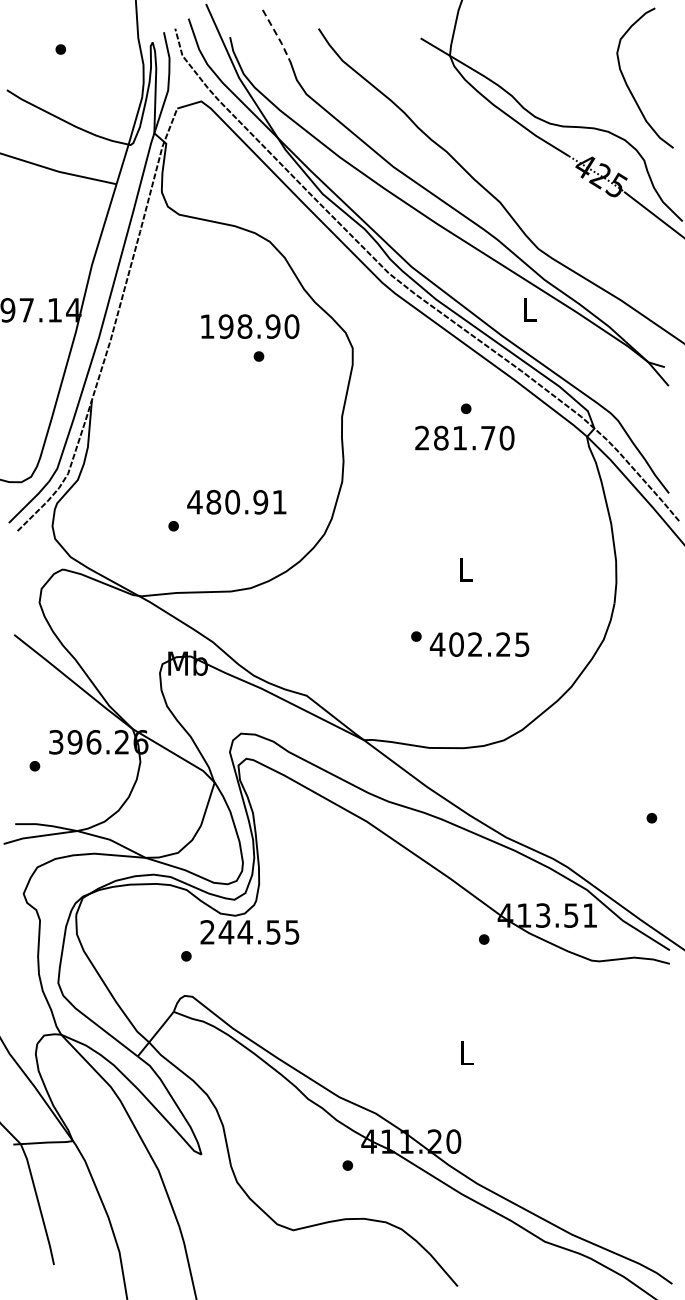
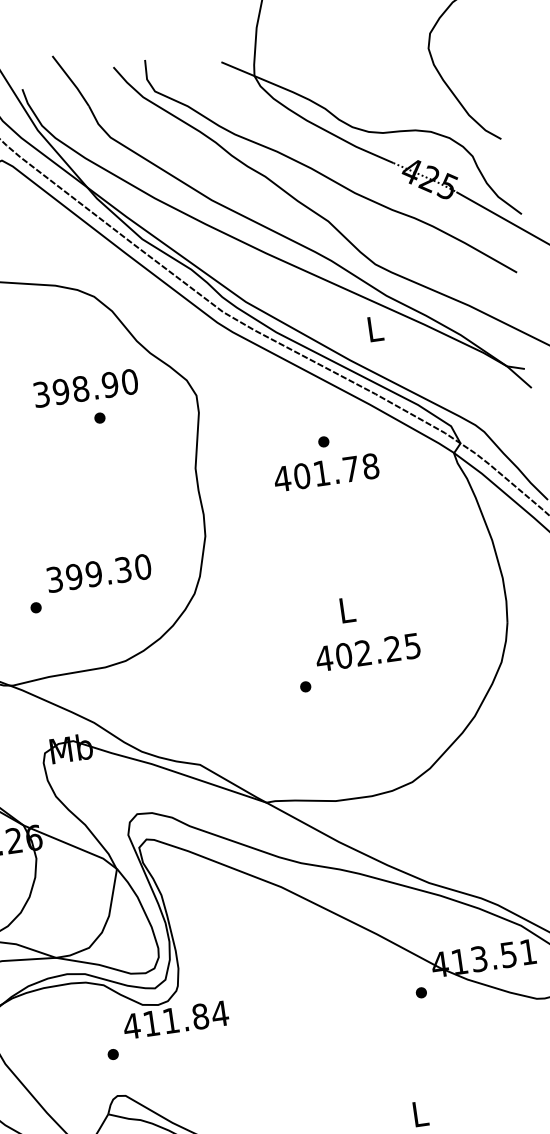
line: (277, 36) -> (71, 81), dashed -> solid
curve: (502, 157) -> (324, 174), added
text: (207, 326) -> (41, 394), 198.90 -> 398.90
text: (464, 437) -> (326, 472), 281.70 -> 401.78
text: (237, 501) -> (99, 572), 480.91 -> 399.30
text: (479, 644) -> (367, 652), moved
text: (249, 932) -> (175, 1020), 244.55 -> 411.84

